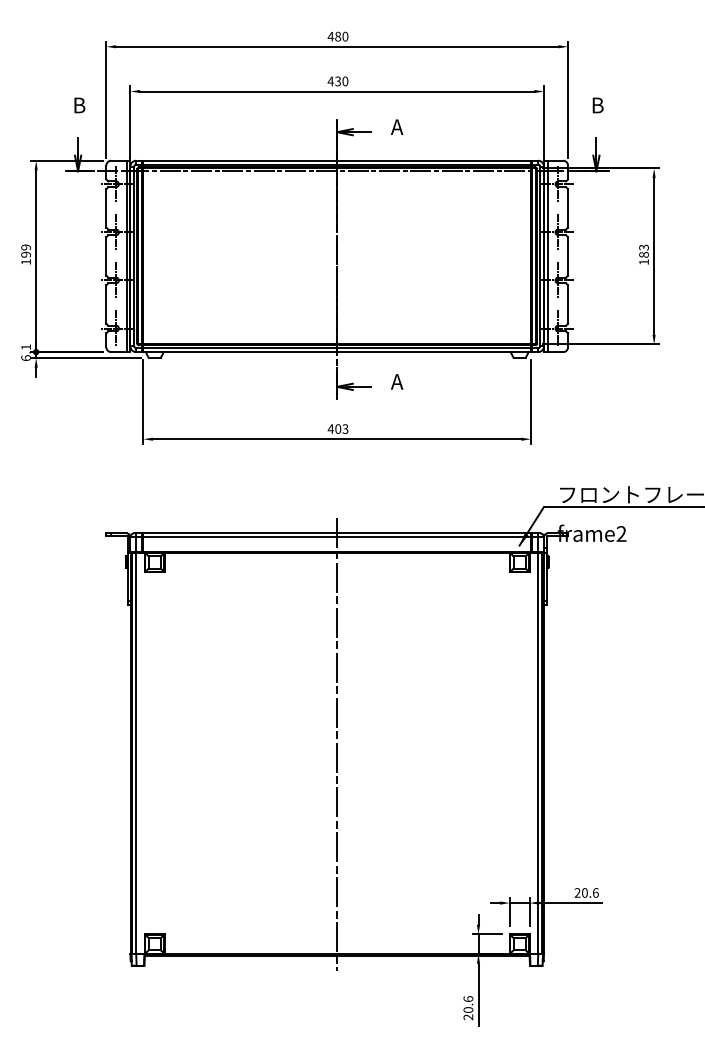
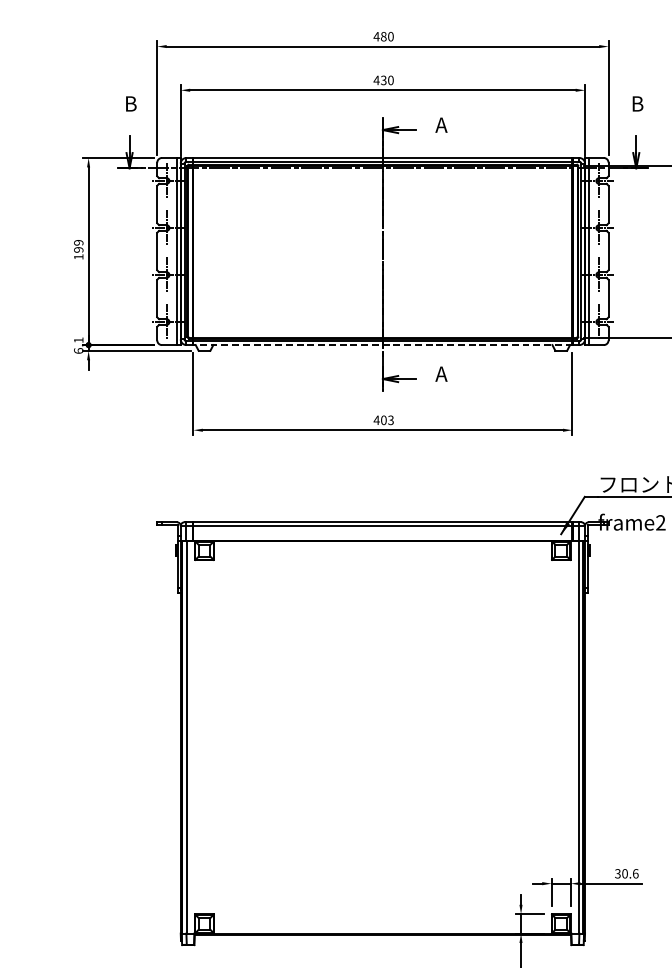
line: (337, 352) -> (383, 345), solid -> dashed
line: (337, 744) -> (383, 728), removed
text: (577, 893) -> (617, 874), 20.6 -> 30.6

